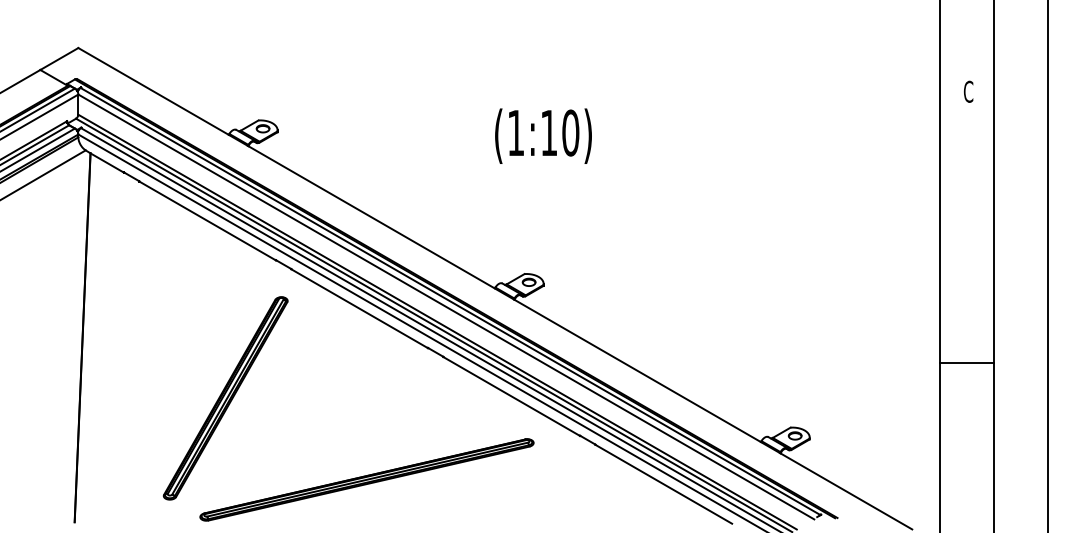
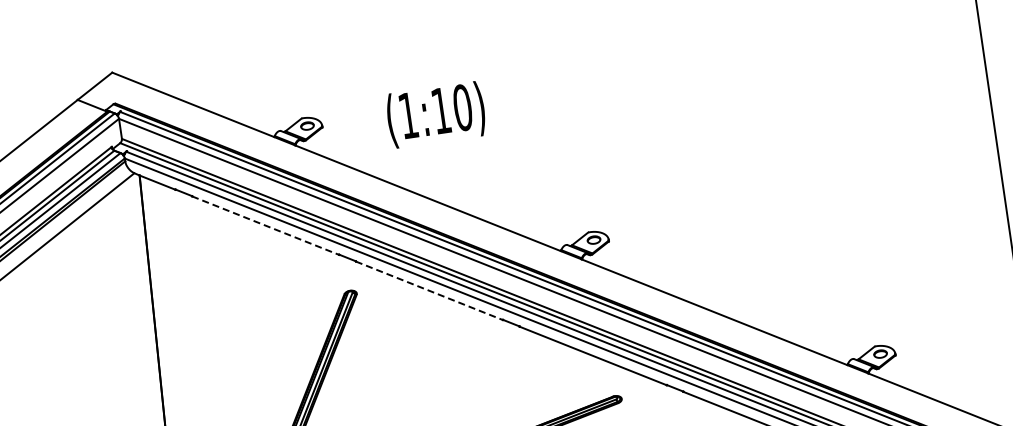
text: (543, 135) -> (436, 114), moved
line: (207, 220) -> (265, 225), solid -> dashed
line: (359, 308) -> (429, 290), solid -> dashed

